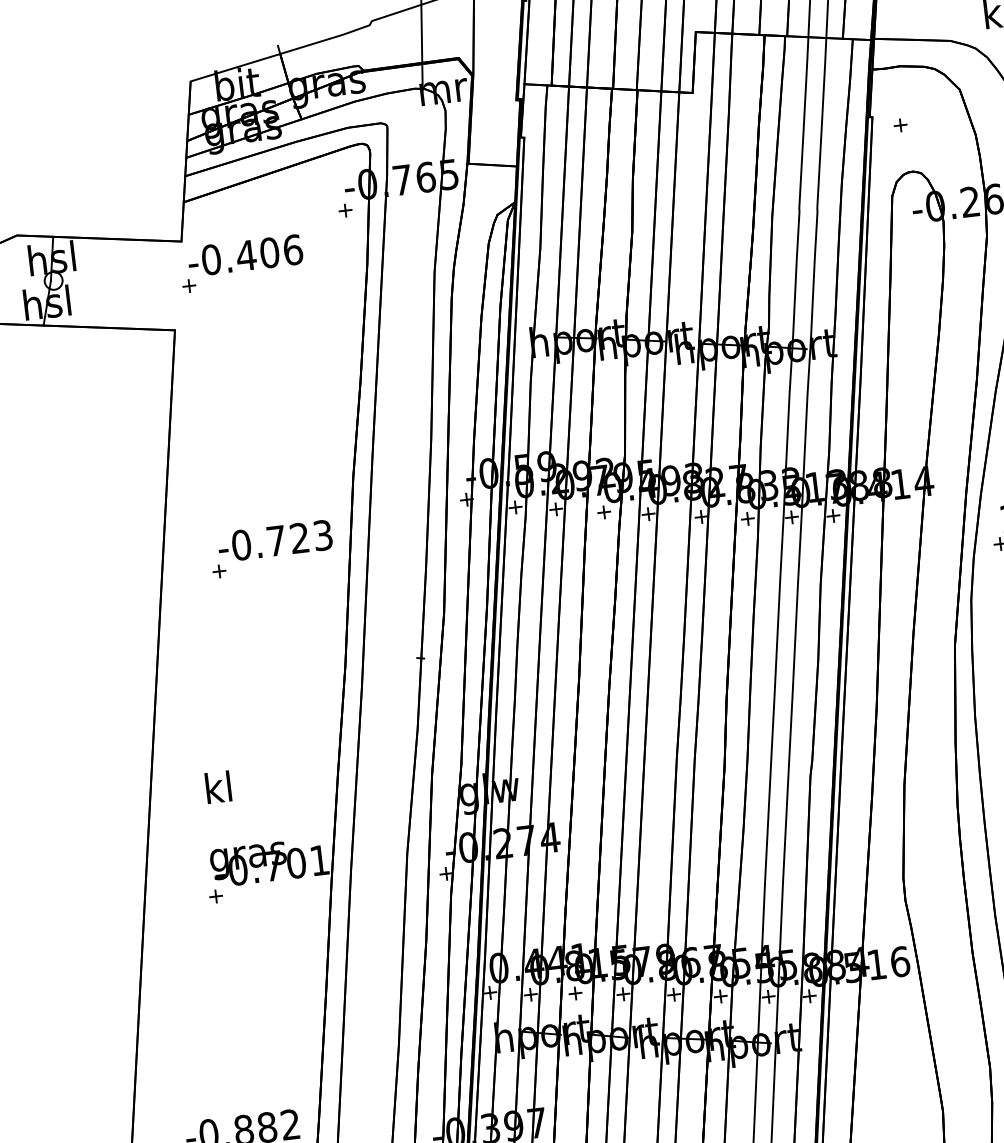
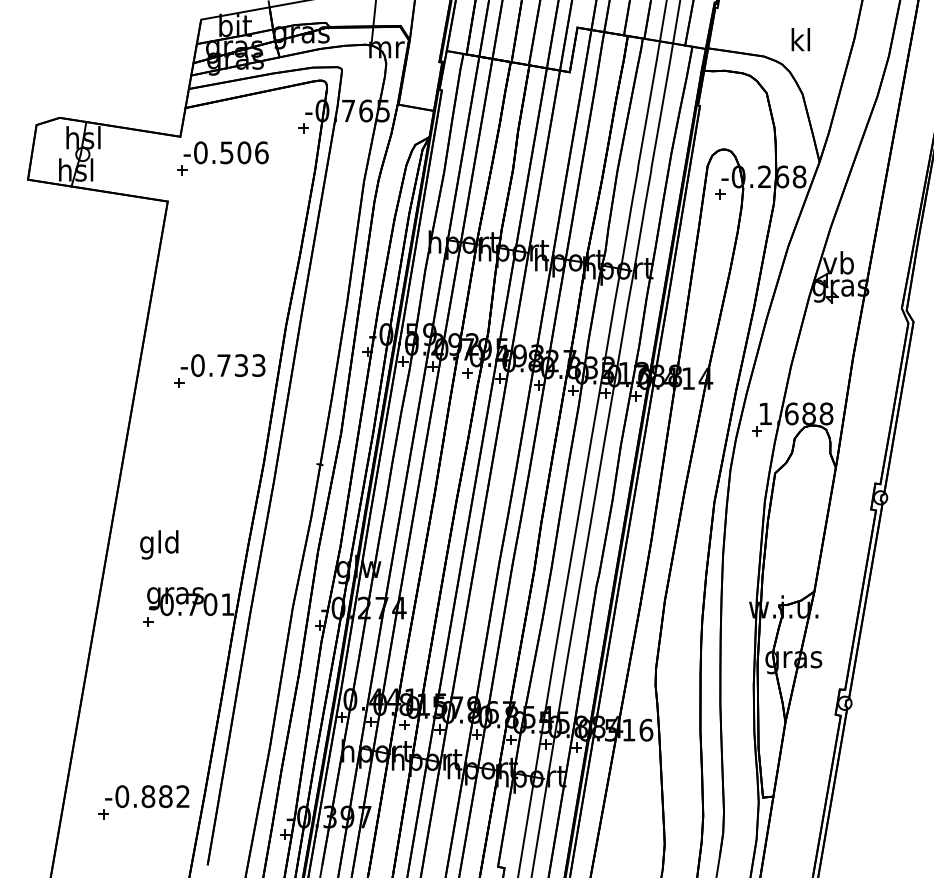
part: (901, 125) -> (720, 194), moved
text: (245, 255) -> (226, 152), -0.406 -> -0.506
text: (298, 538) -> (240, 365), -0.723 -> -0.733
text: (218, 790) -> (159, 544), kl -> gld

